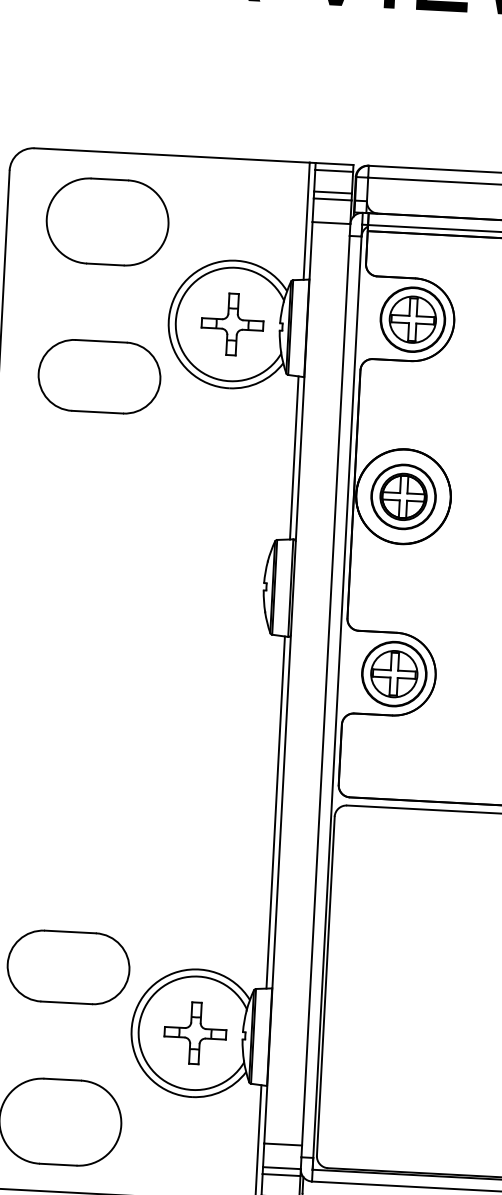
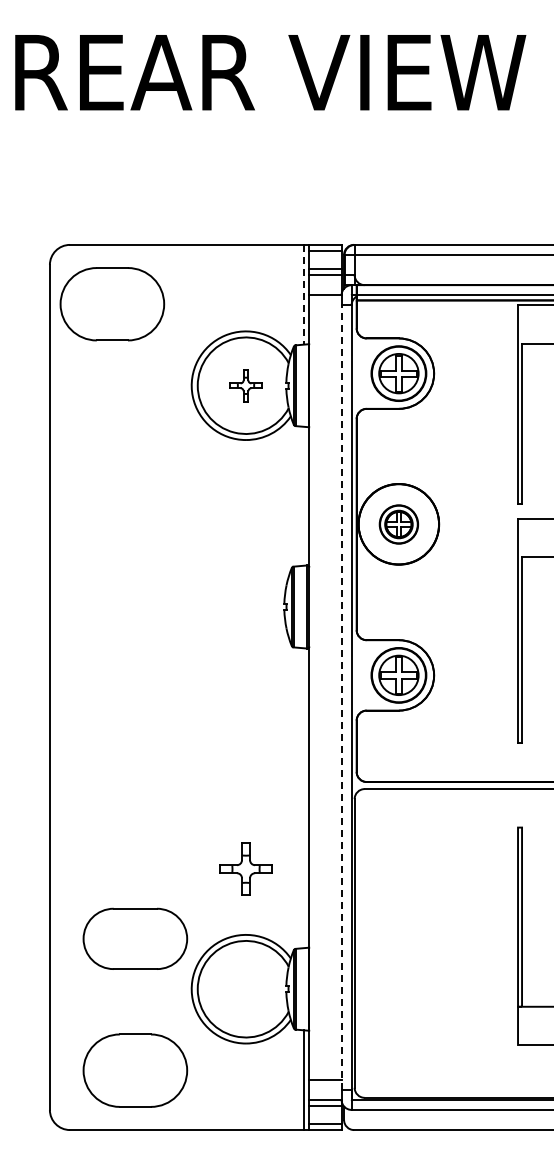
line: (306, 220) -> (304, 294), solid -> dashed
part: (107, 222) -> (112, 304), moved
part: (231, 324) -> (245, 385), size x0.6
part: (99, 377) -> (135, 436), removed
line: (294, 457) -> (304, 495), removed
part: (403, 496) -> (398, 524), size x0.7
line: (325, 696) -> (341, 697), solid -> dashed
line: (275, 812) -> (304, 798), removed
part: (194, 1032) -> (245, 868), moved

